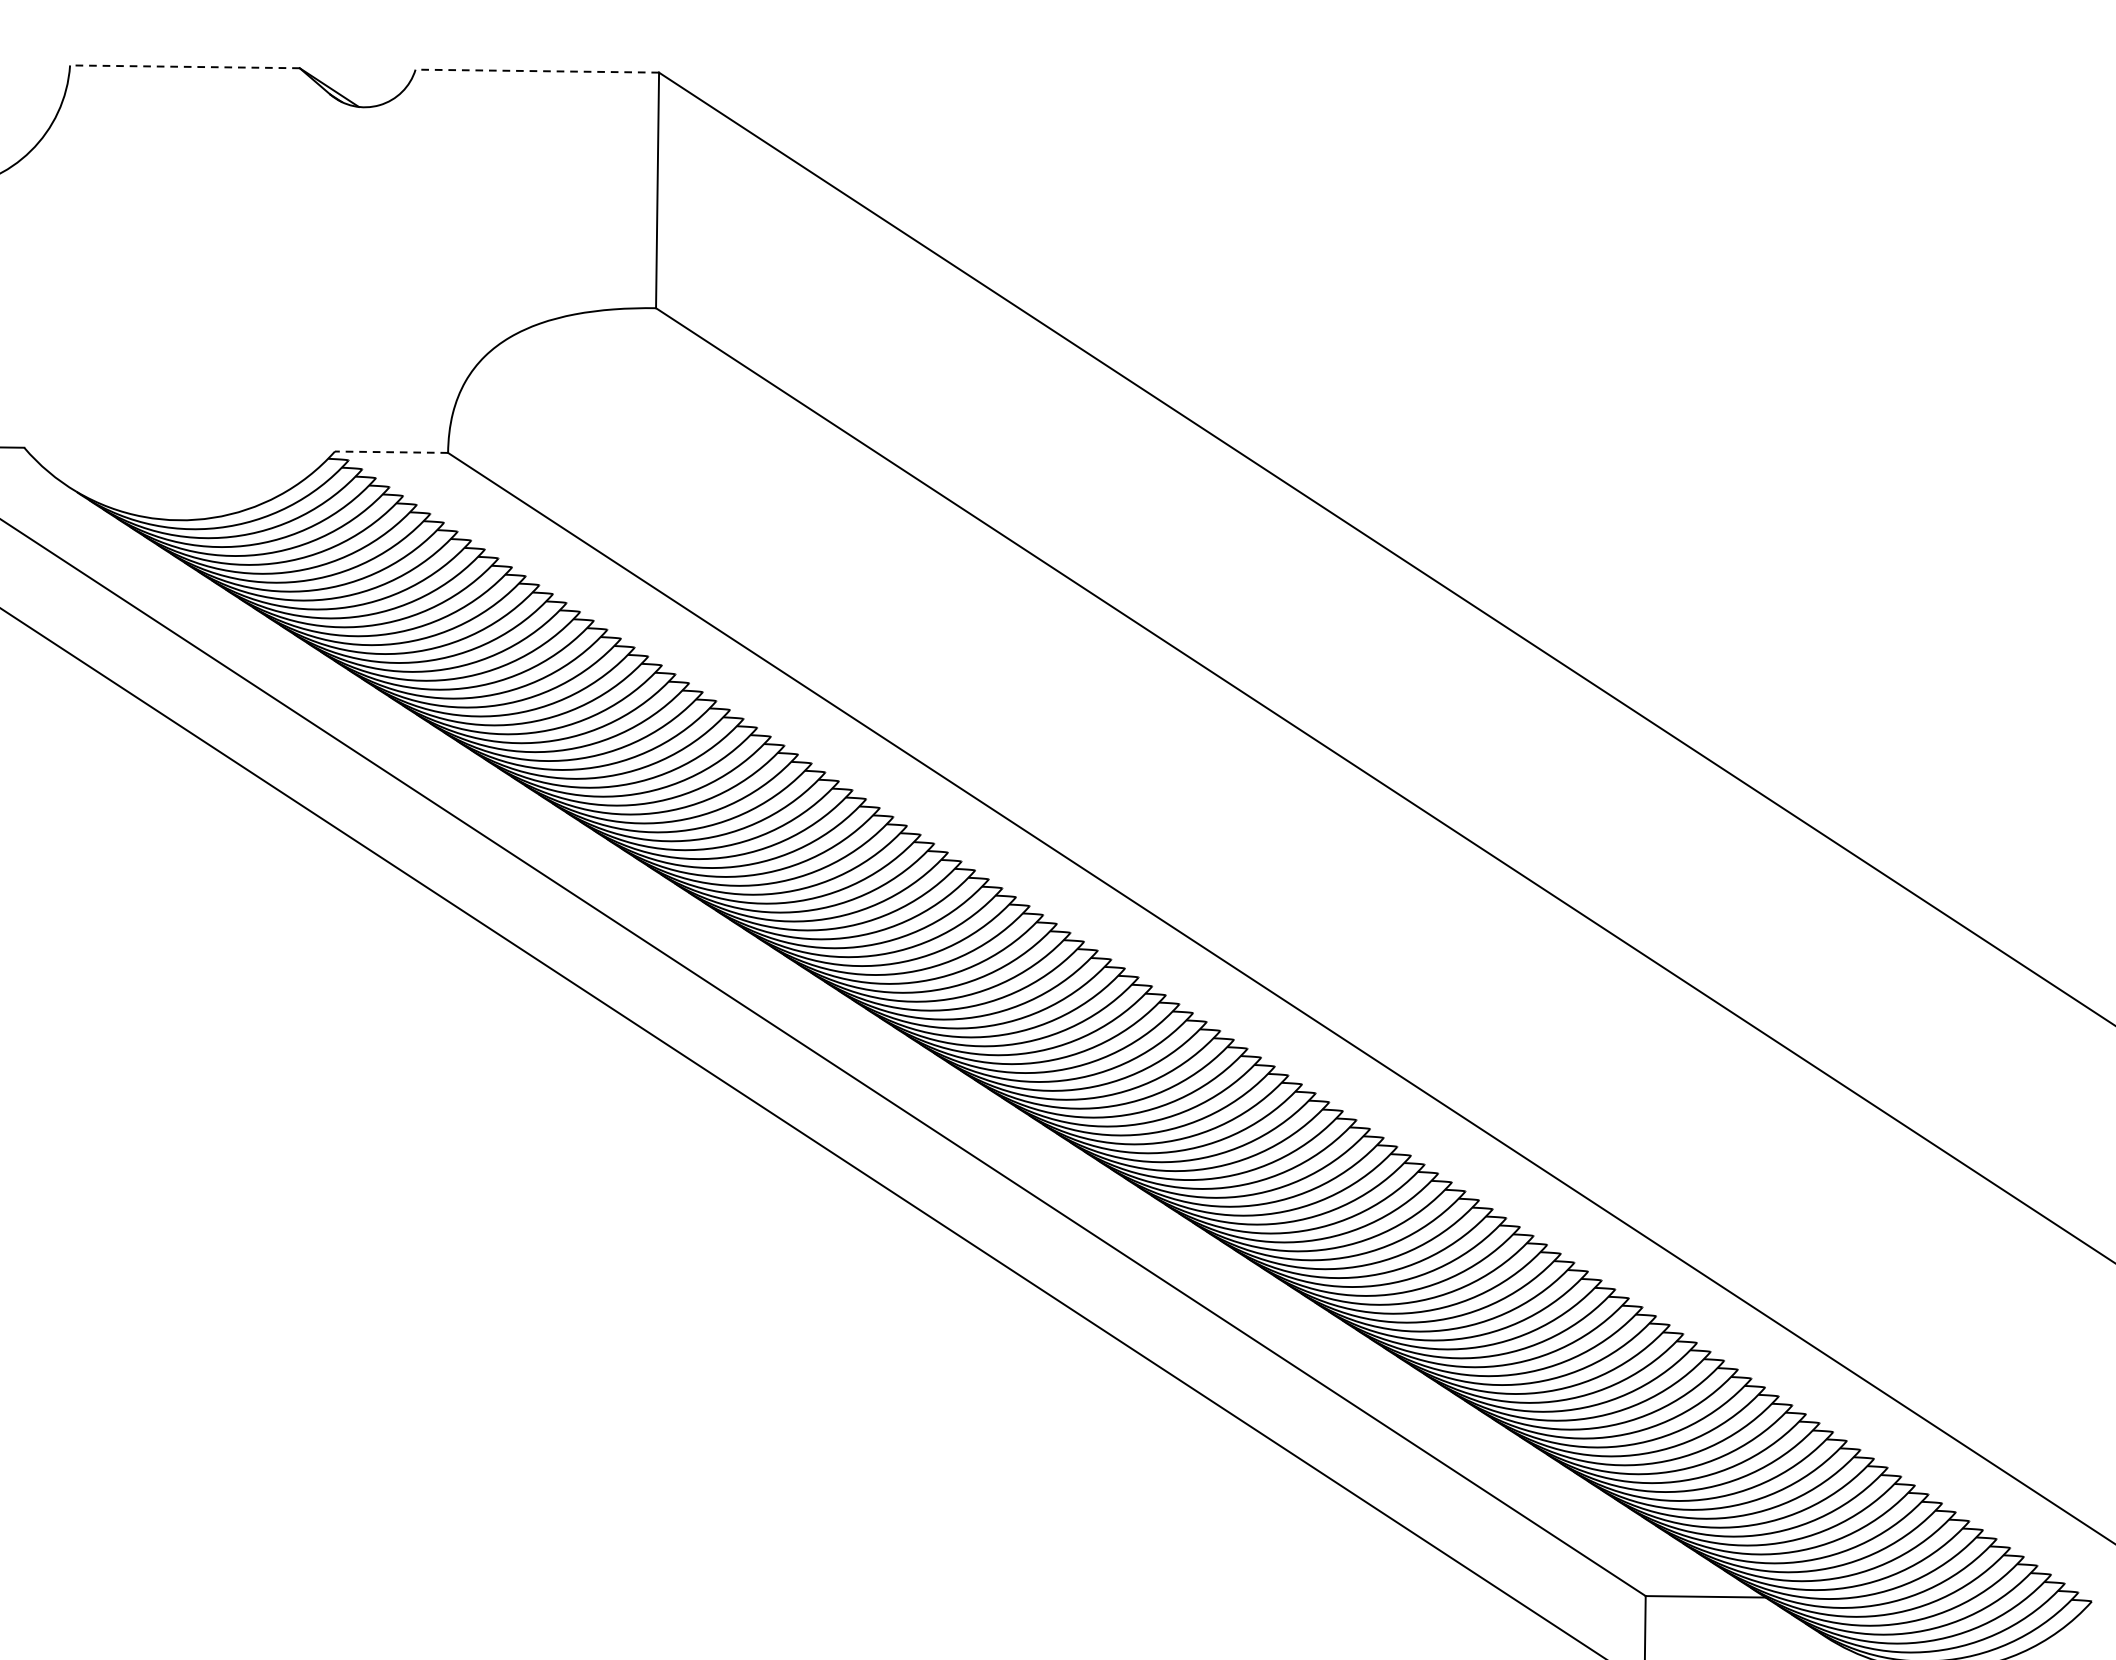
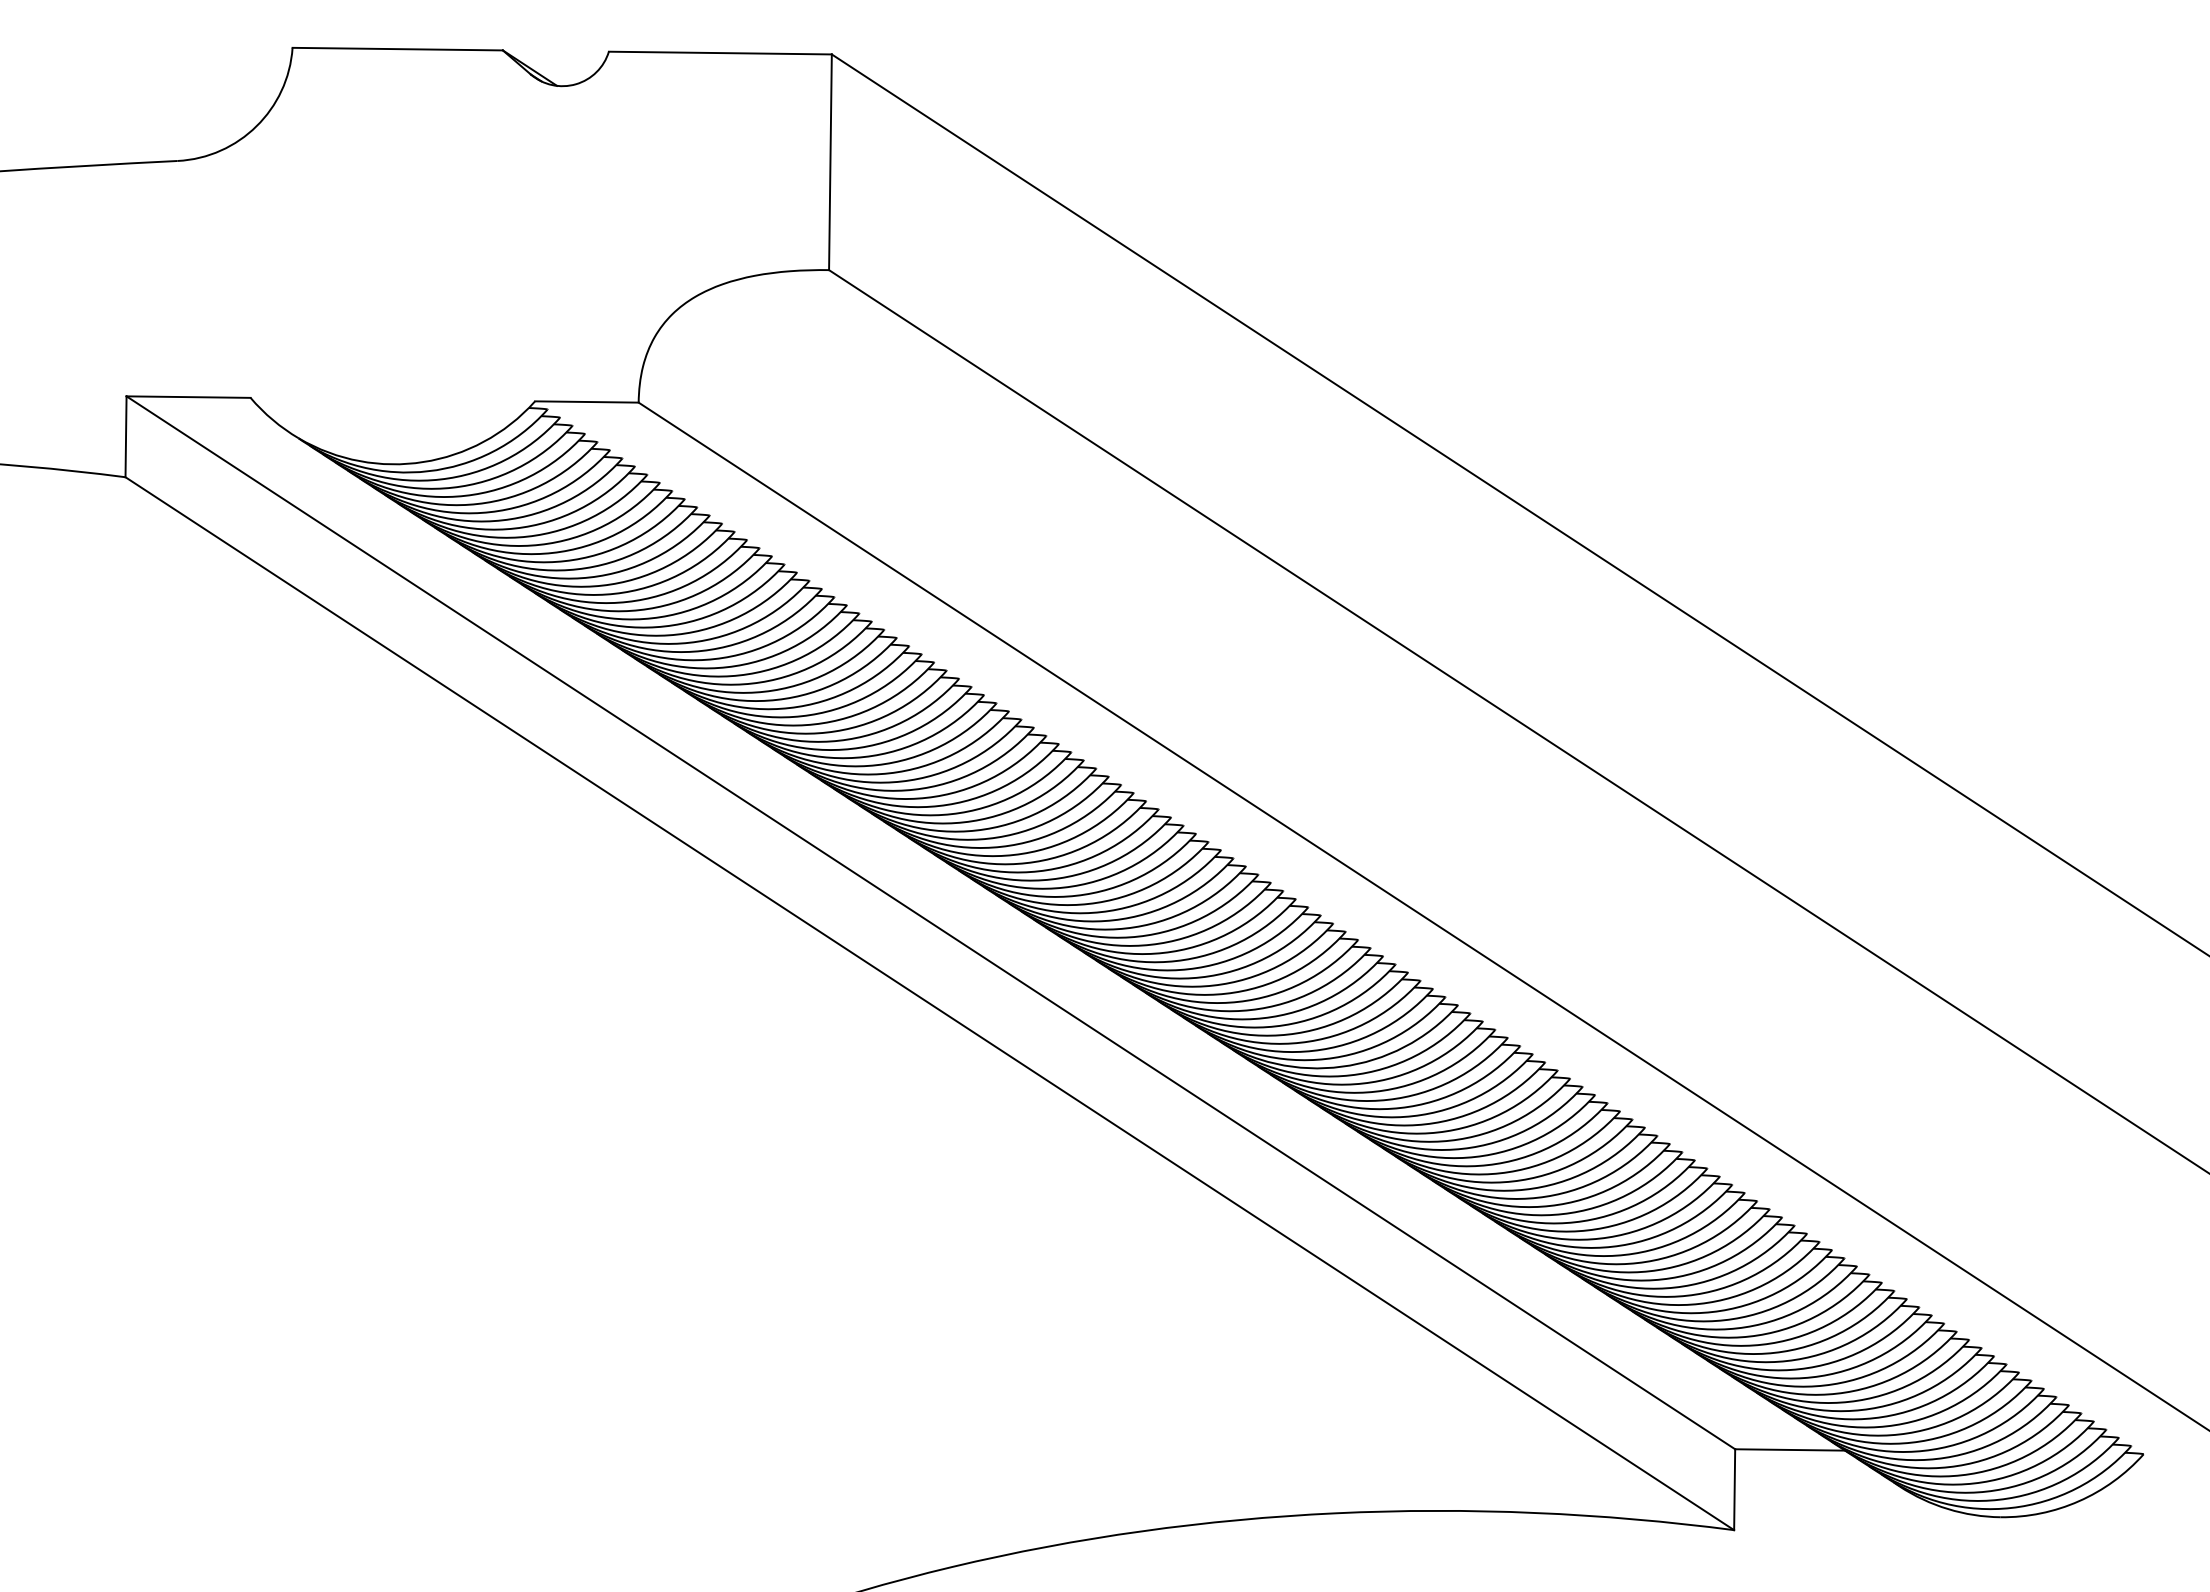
line: (184, 67) -> (397, 49), dashed -> solid
line: (536, 71) -> (719, 53), dashed -> solid
line: (391, 451) -> (586, 401), dashed -> solid

